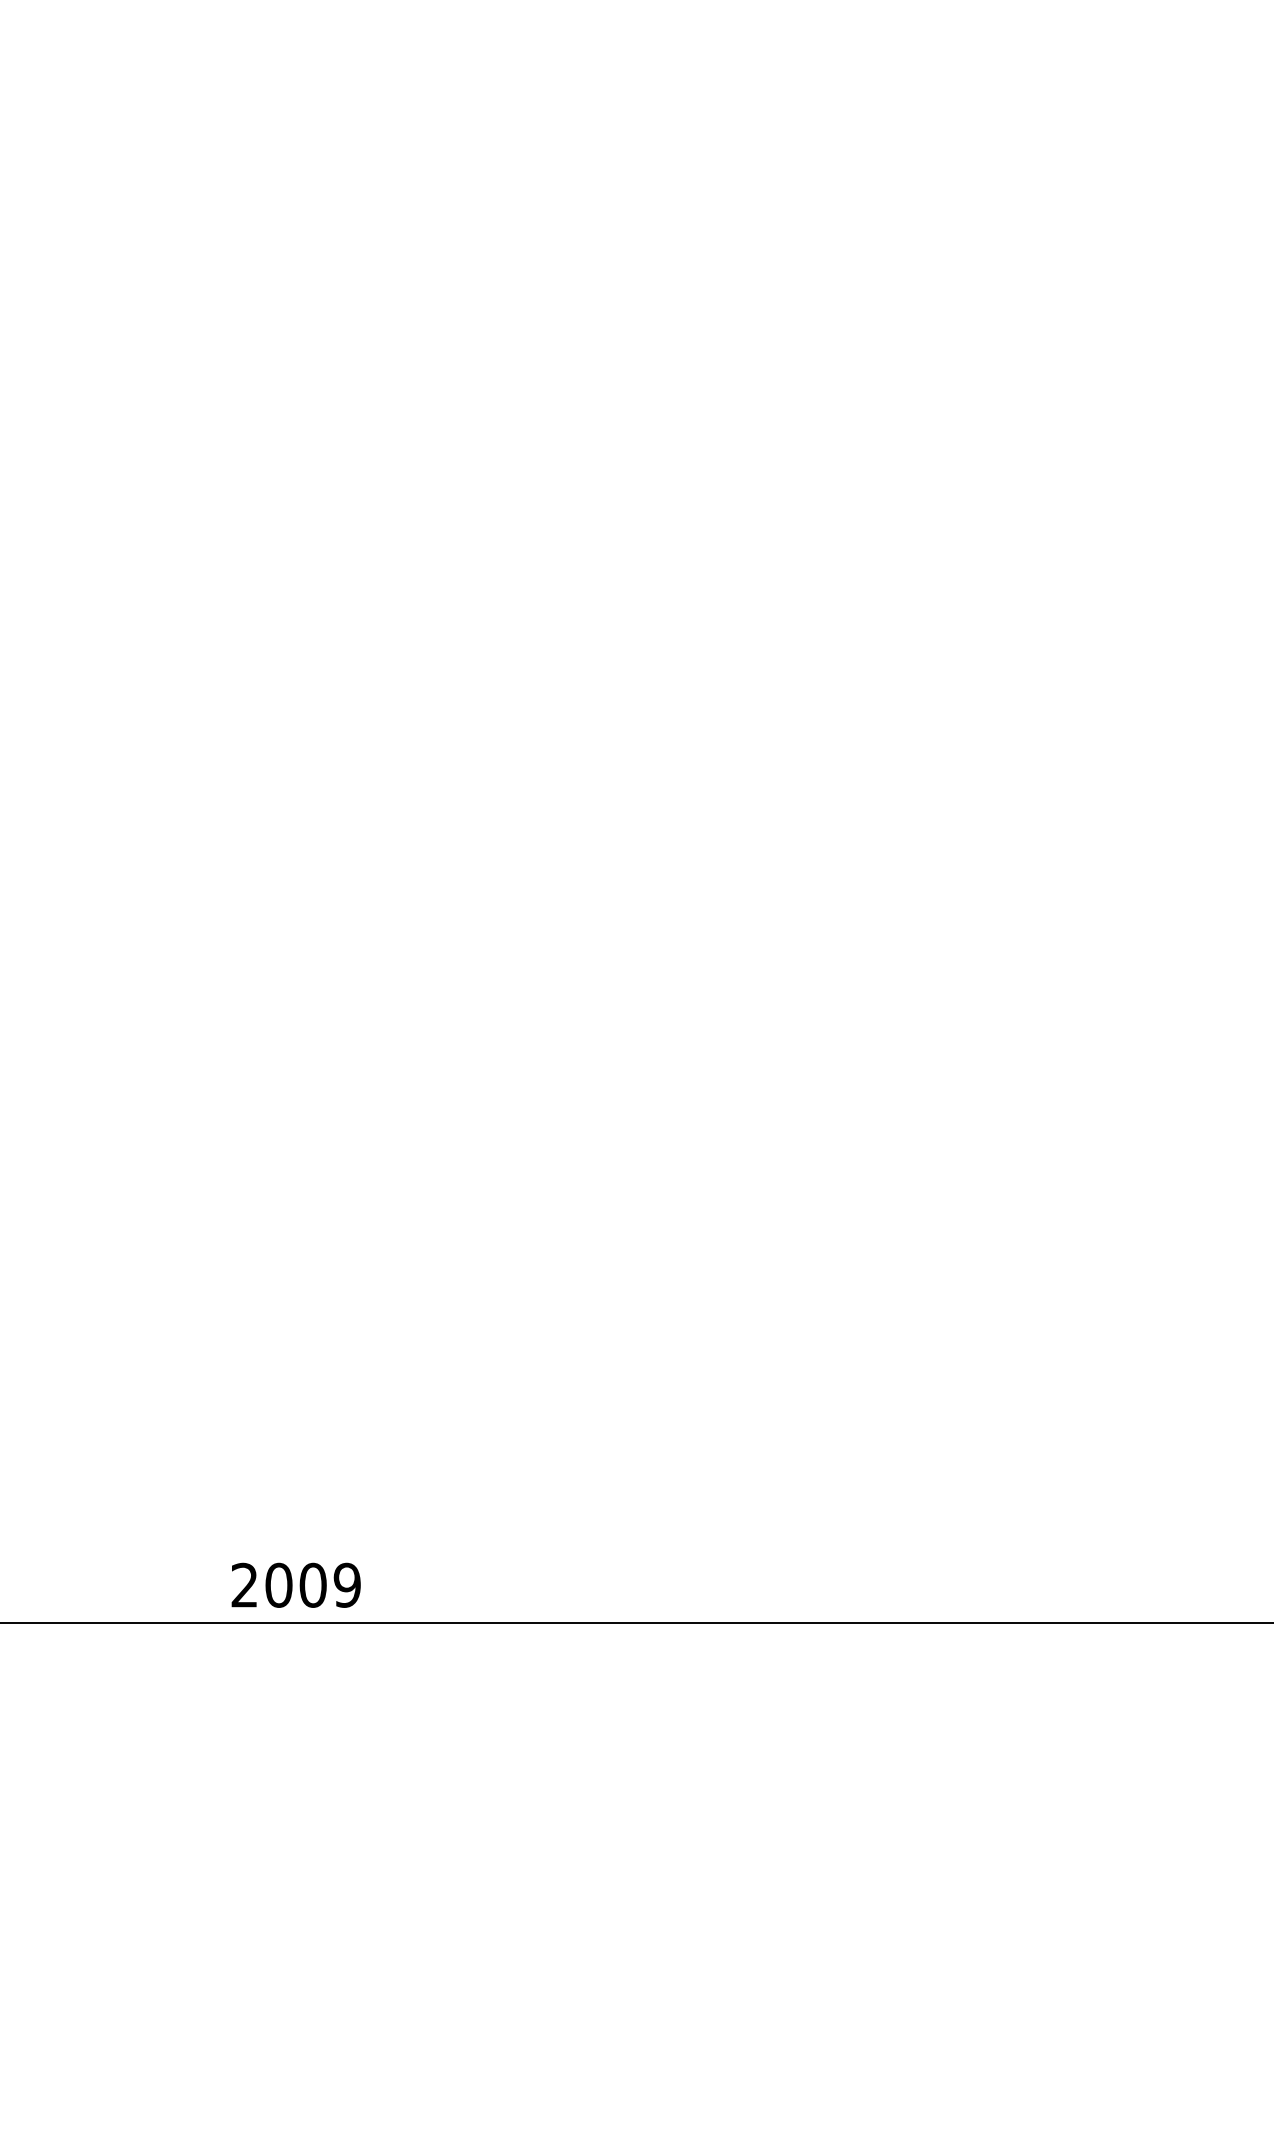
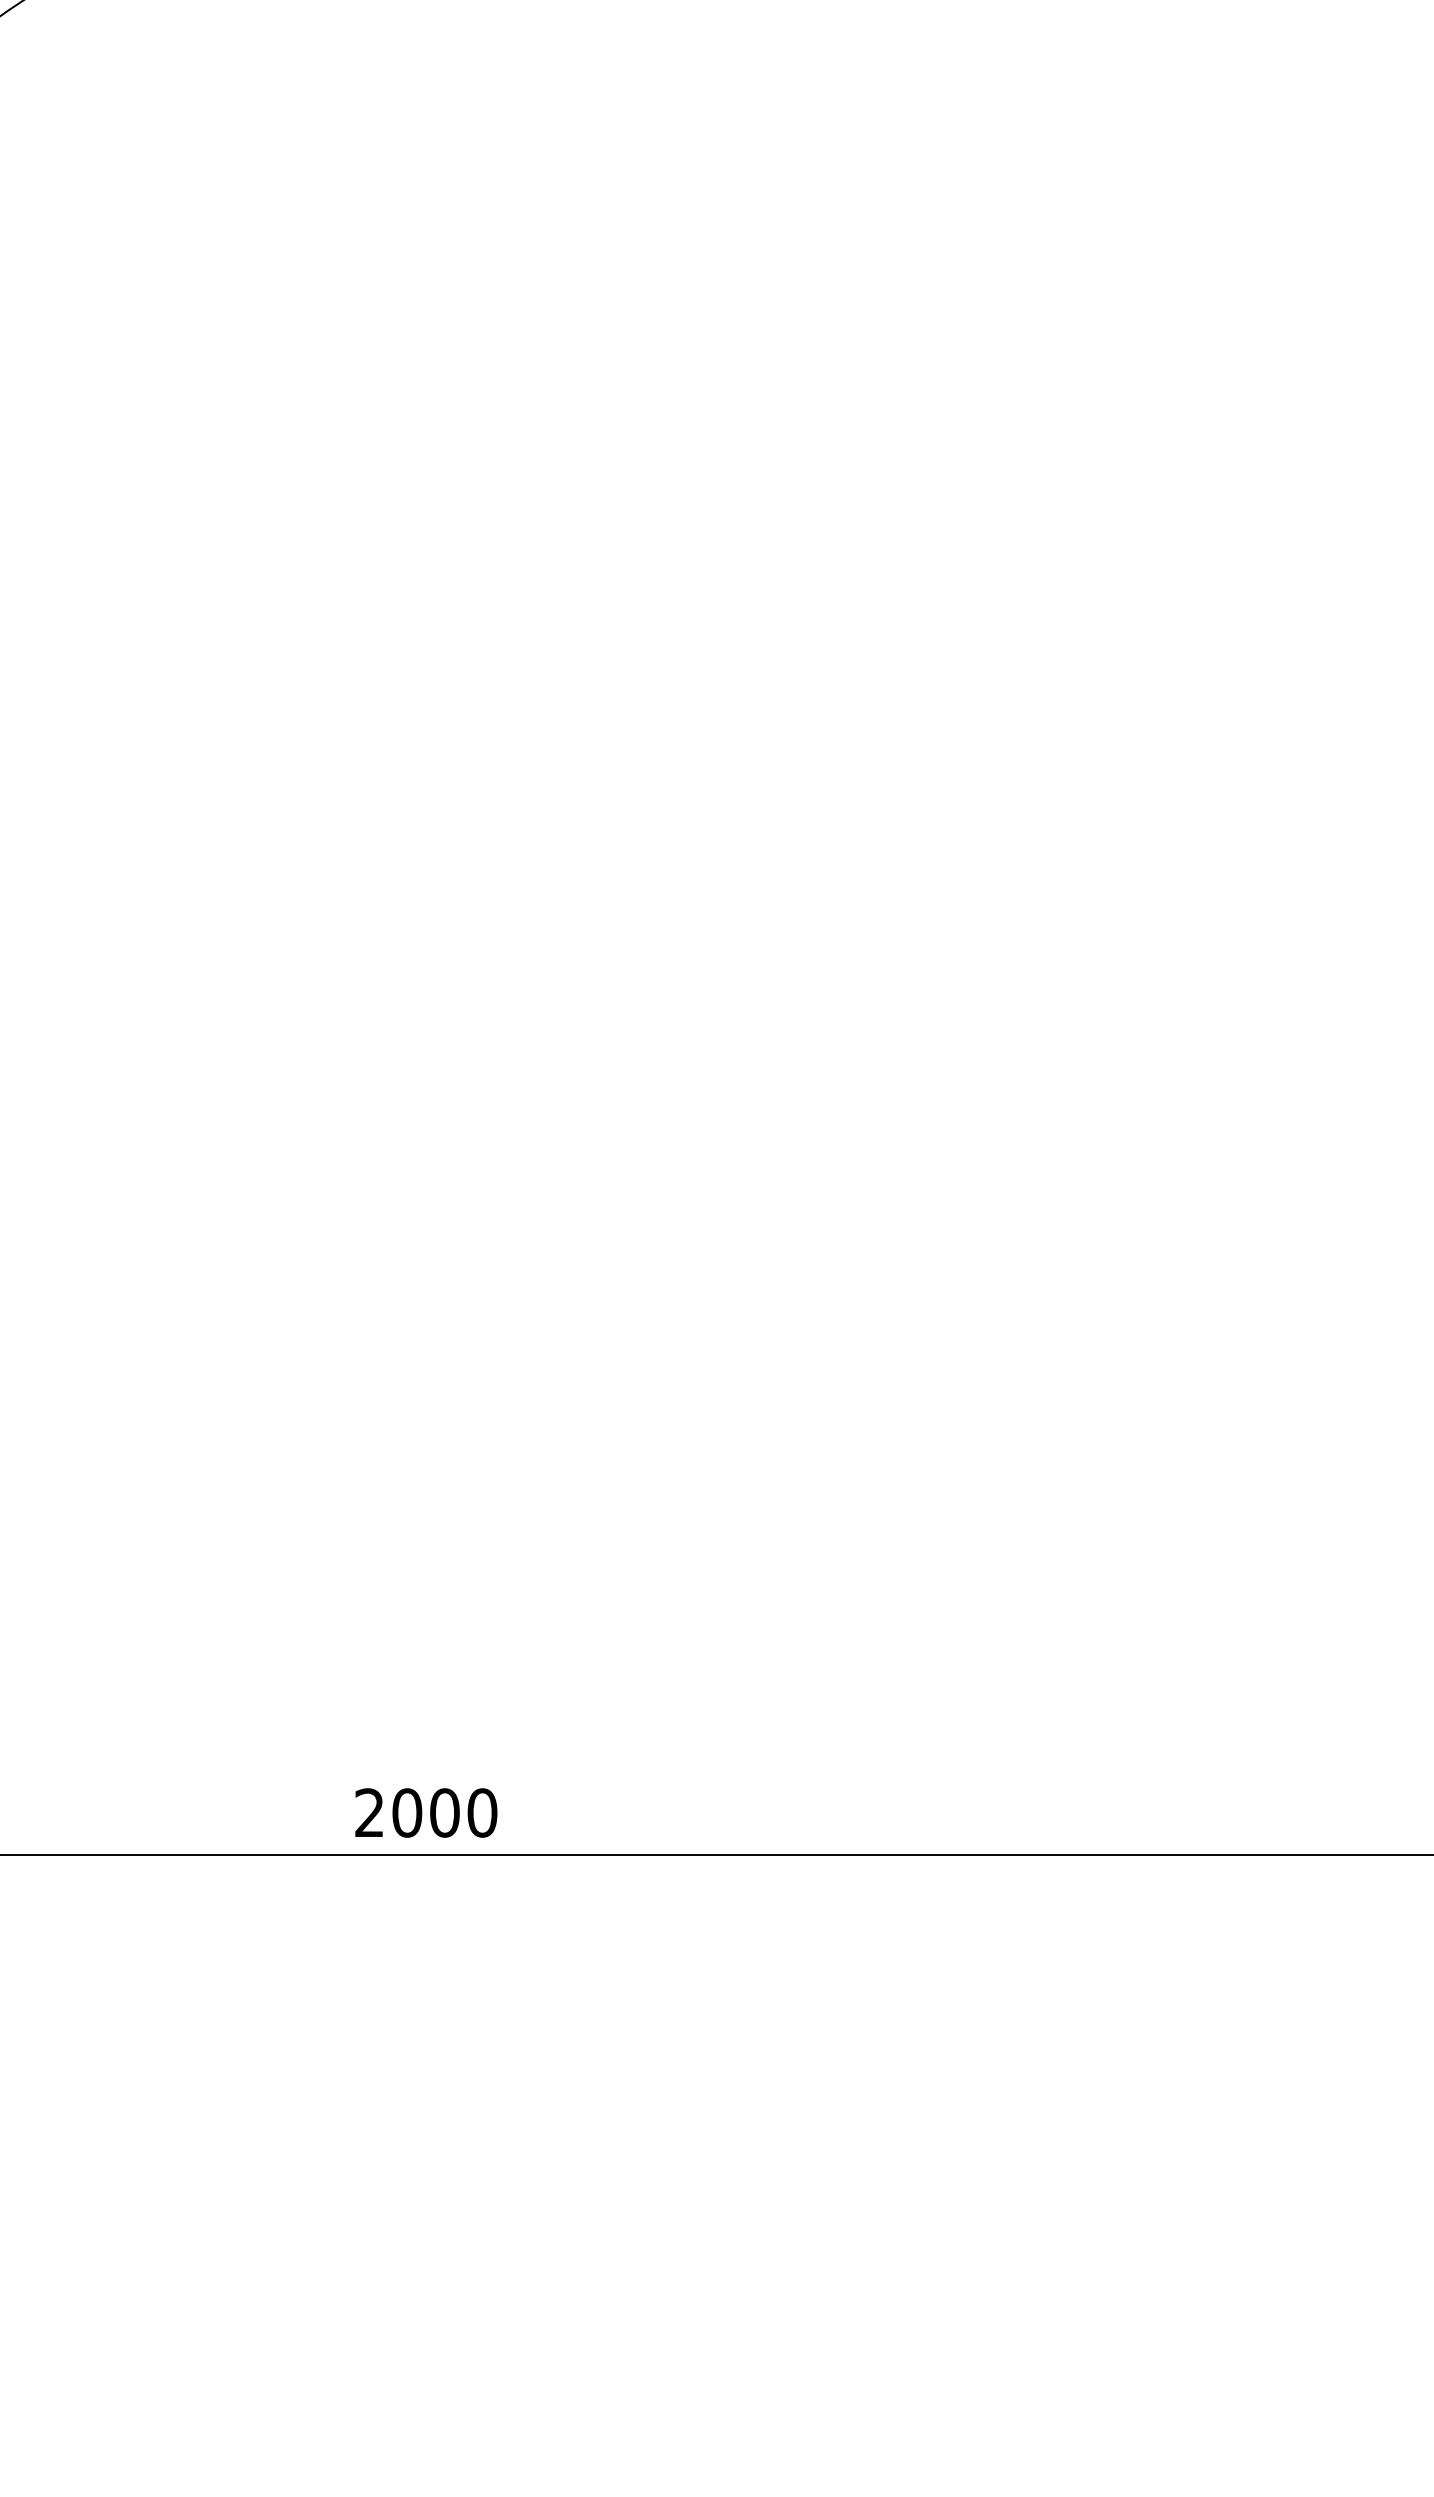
text: (347, 1584) -> (482, 1812), 2009 -> 2000

